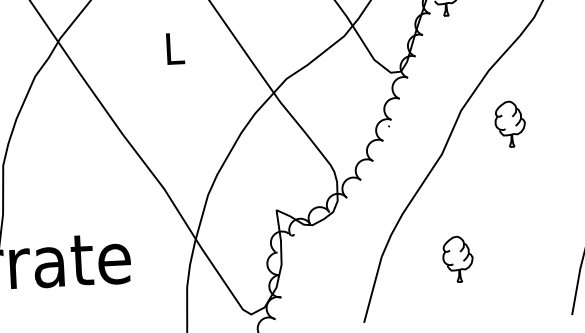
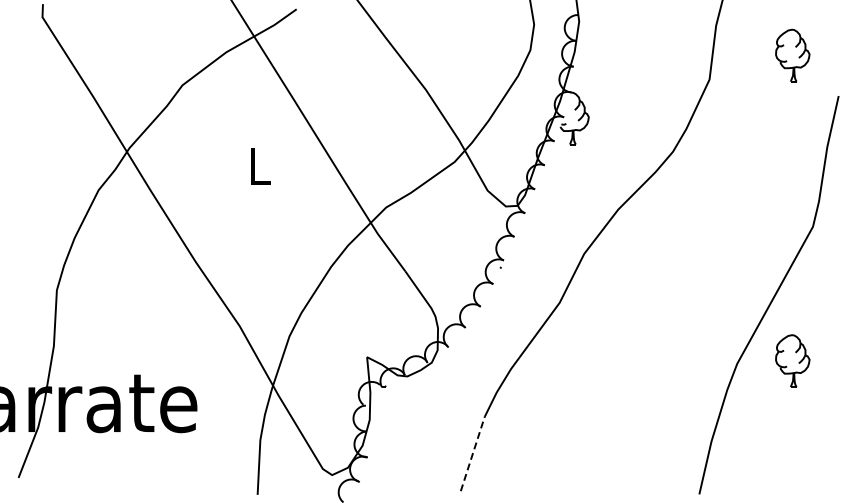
part: (510, 123) -> (639, 271), removed
part: (457, 258) -> (571, 423), removed
line: (372, 289) -> (472, 453), solid -> dashed

